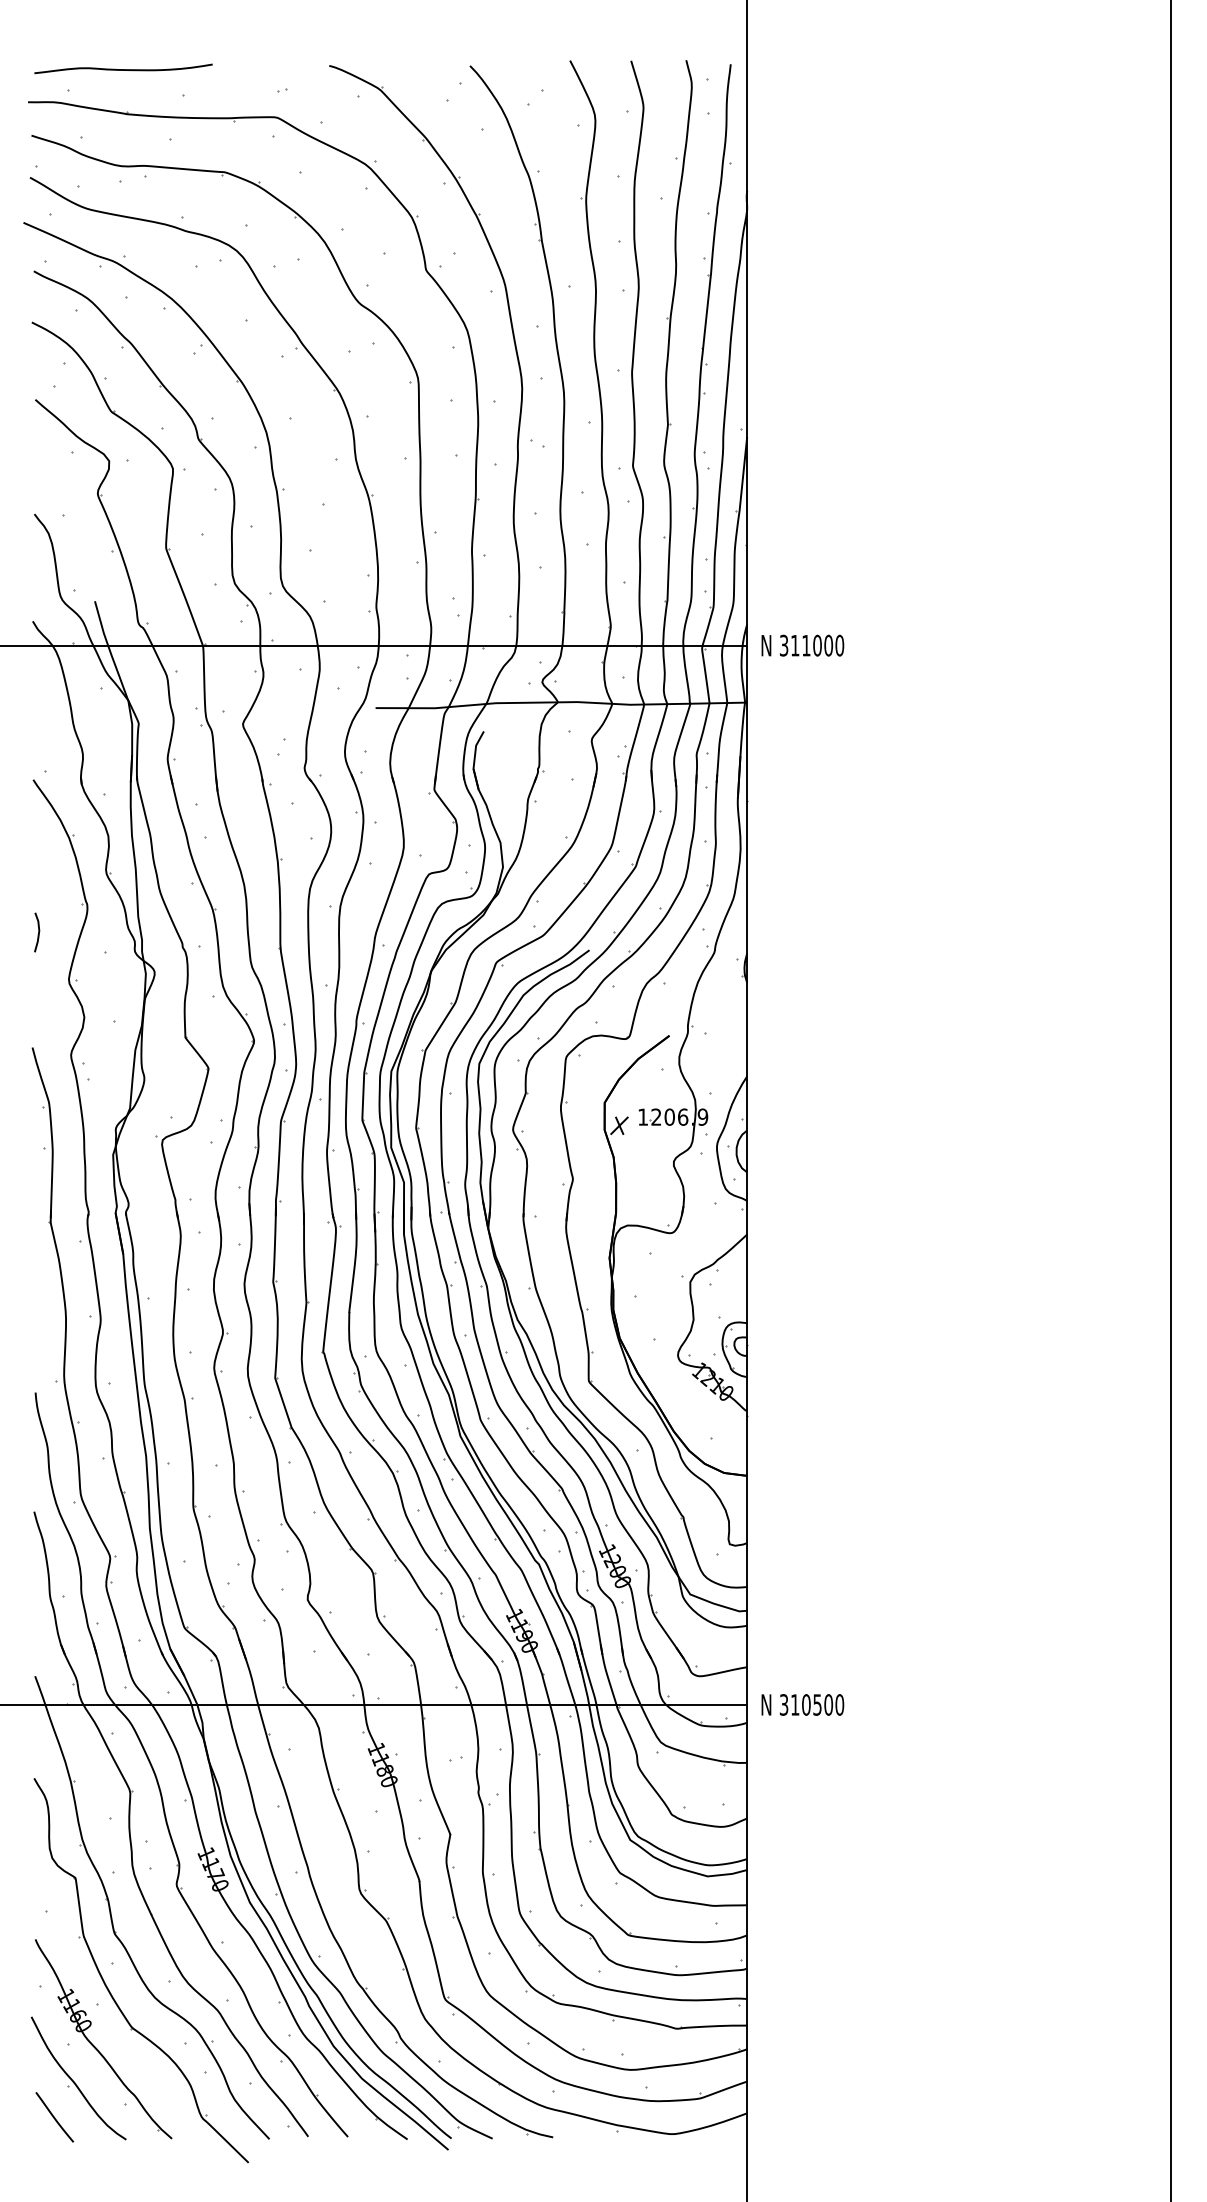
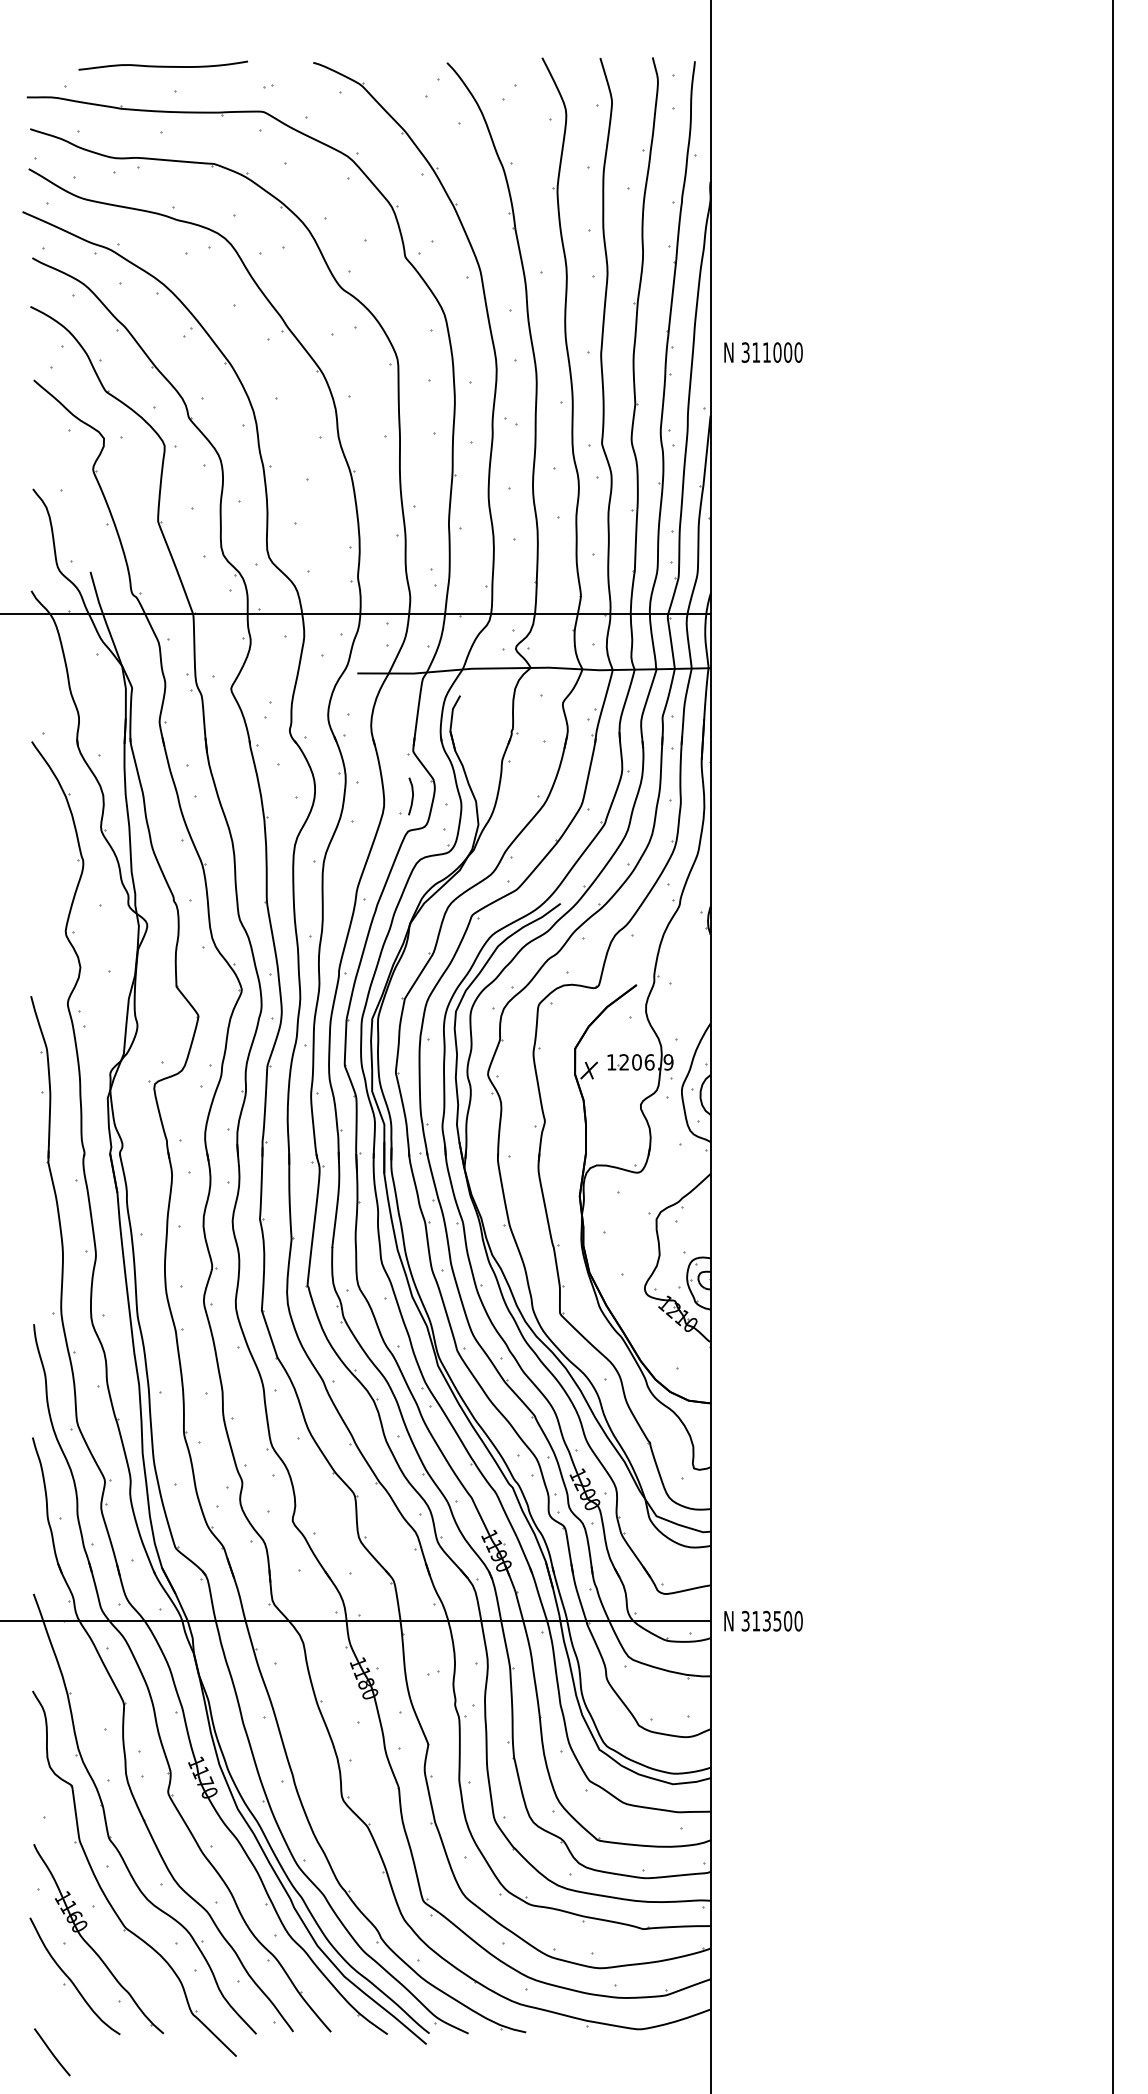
curve: (123, 69) -> (163, 66), moved
text: (802, 645) -> (763, 352), moved
line: (38, 932) -> (412, 796), moved
text: (806, 1704) -> (767, 1620), 310500 -> 313500
line: (54, 2117) -> (52, 2052), moved

